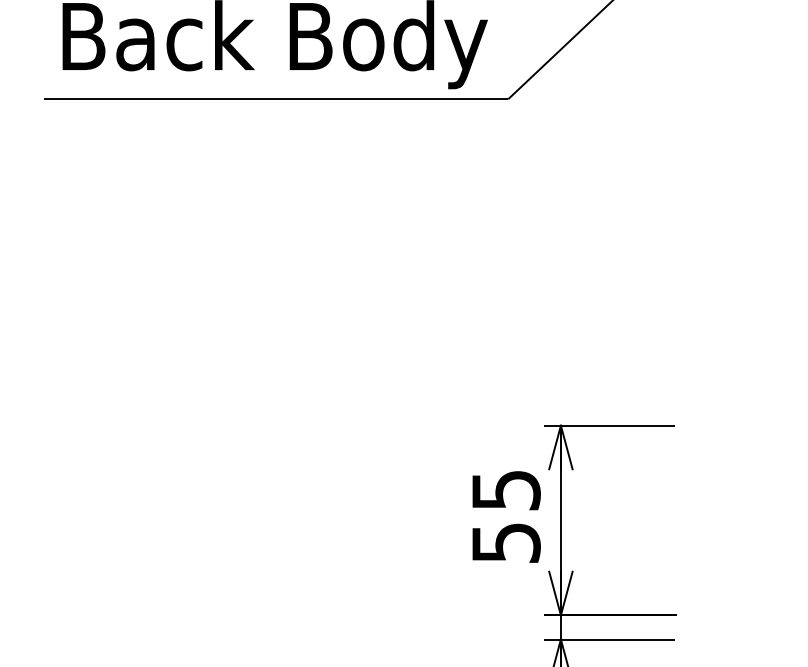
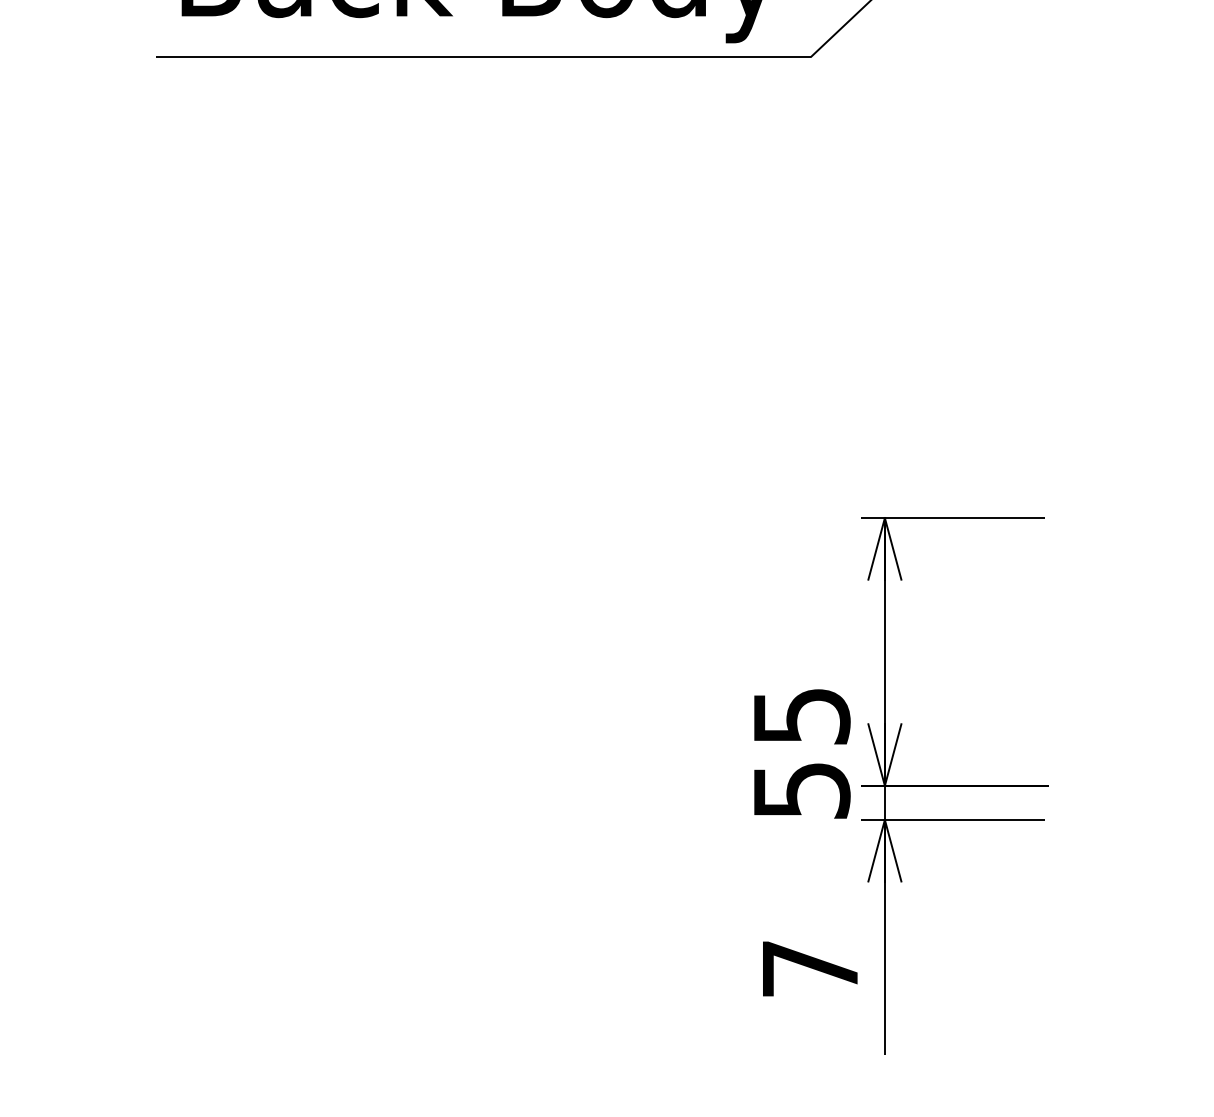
text: (506, 516) -> (802, 753), moved

